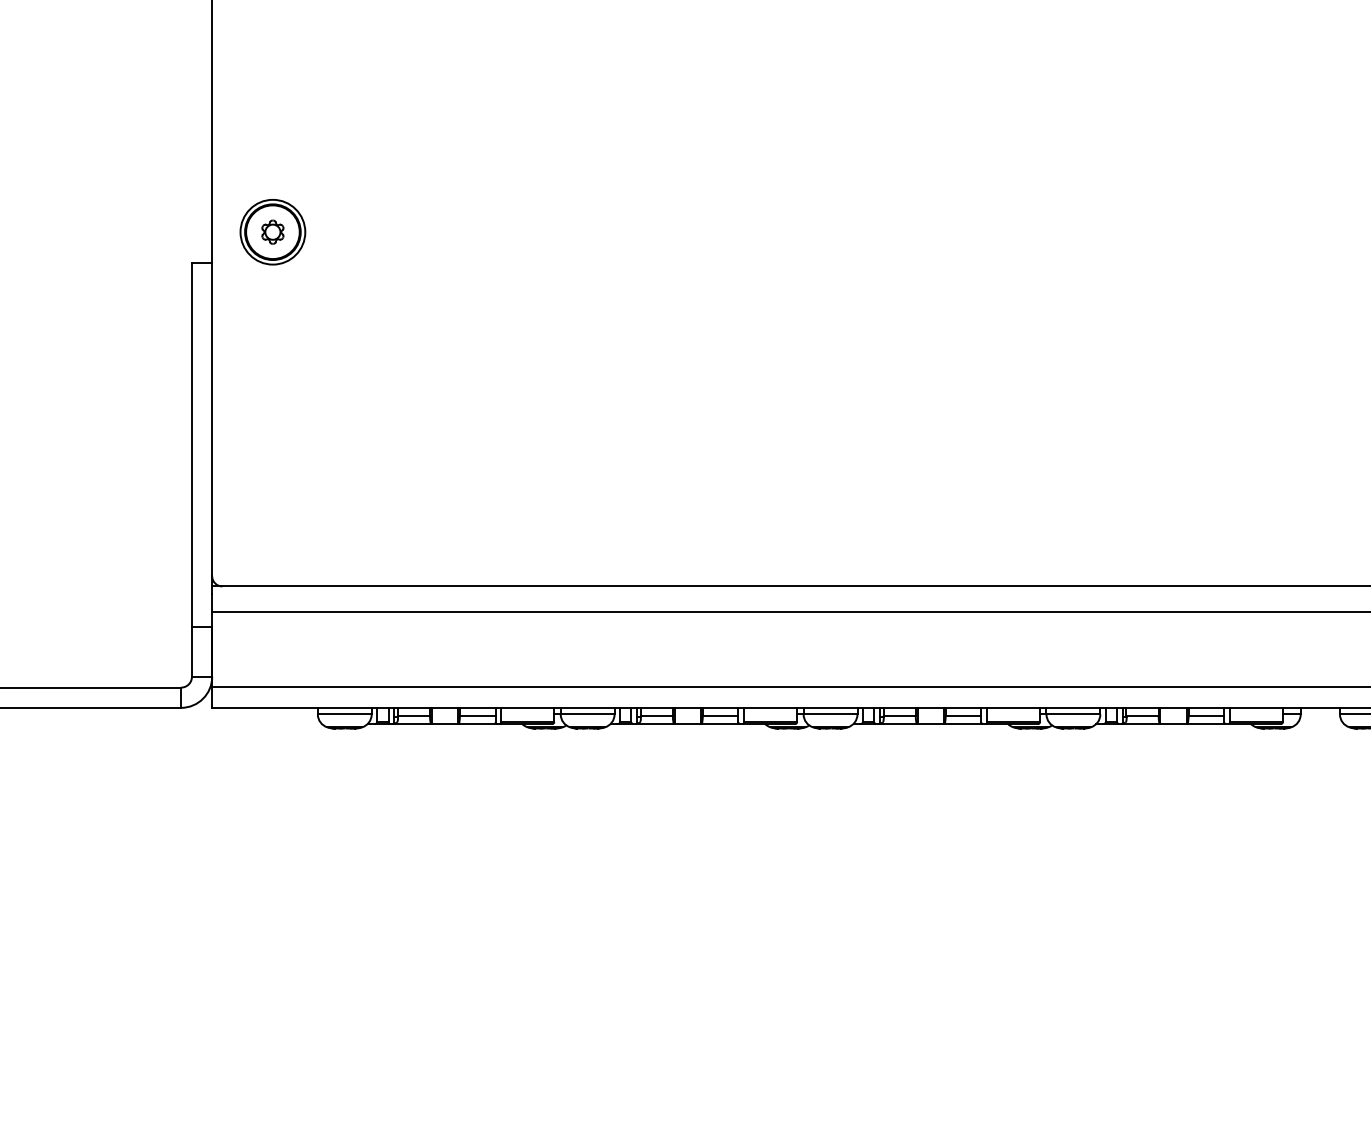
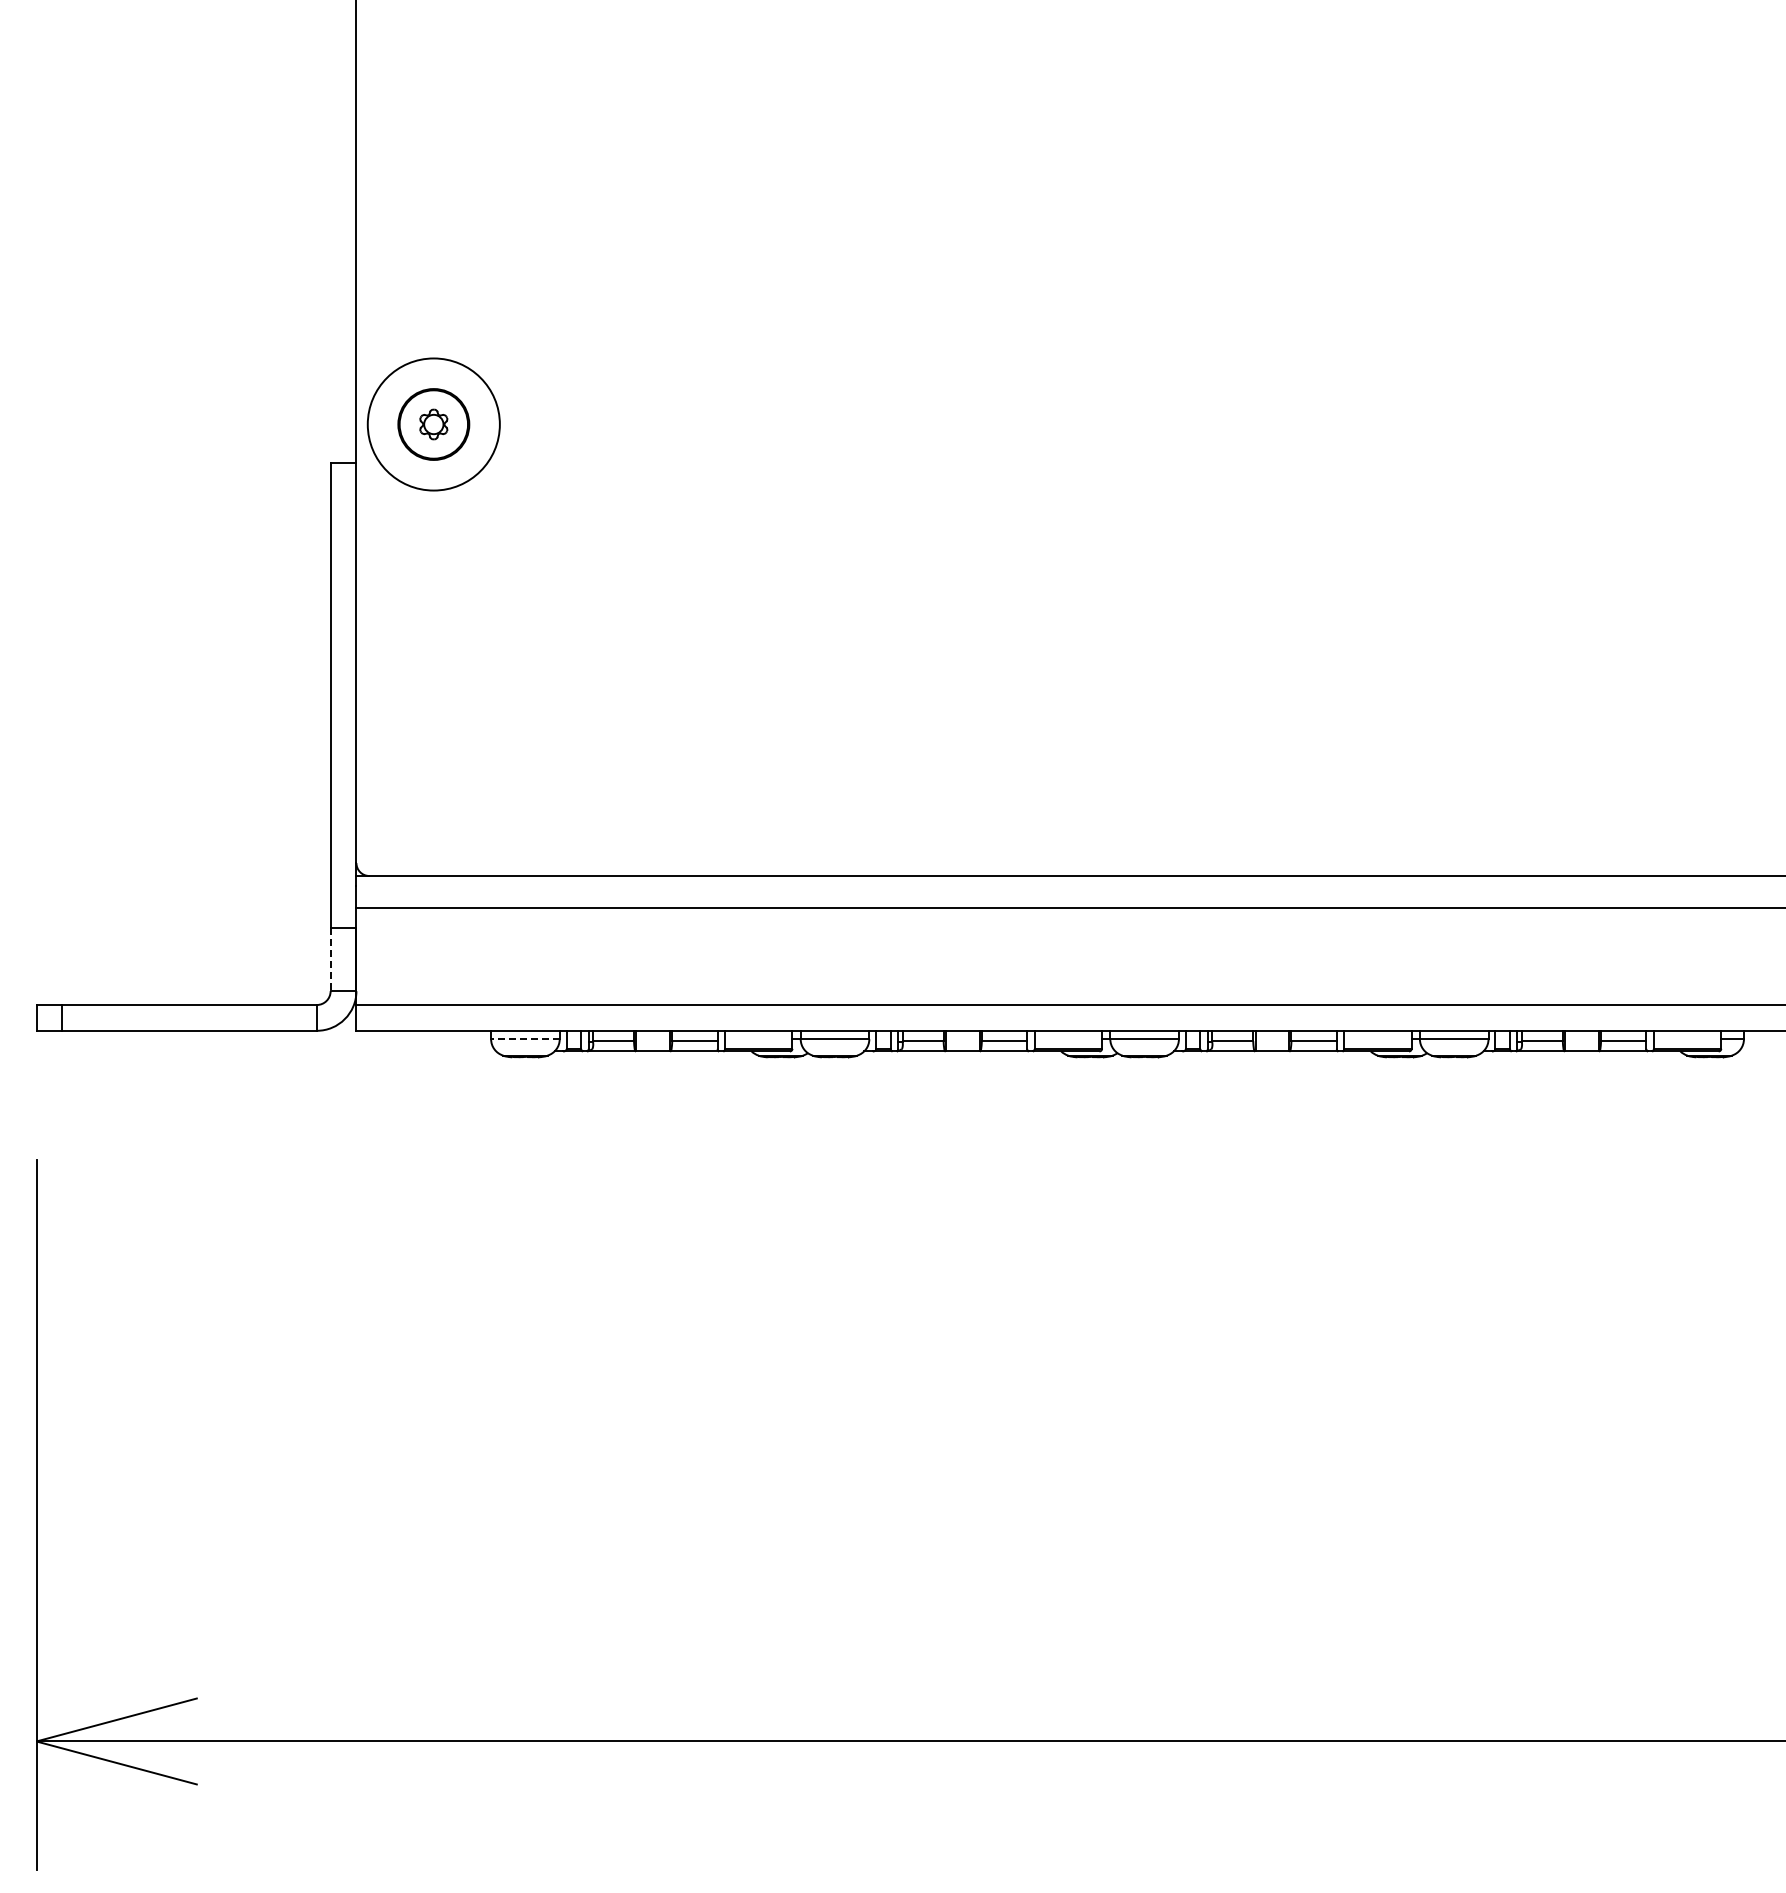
circle: (272, 232) -> (433, 424), size x1.6
line: (191, 651) -> (330, 959), solid -> dashed
line: (344, 714) -> (524, 1039), solid -> dashed

